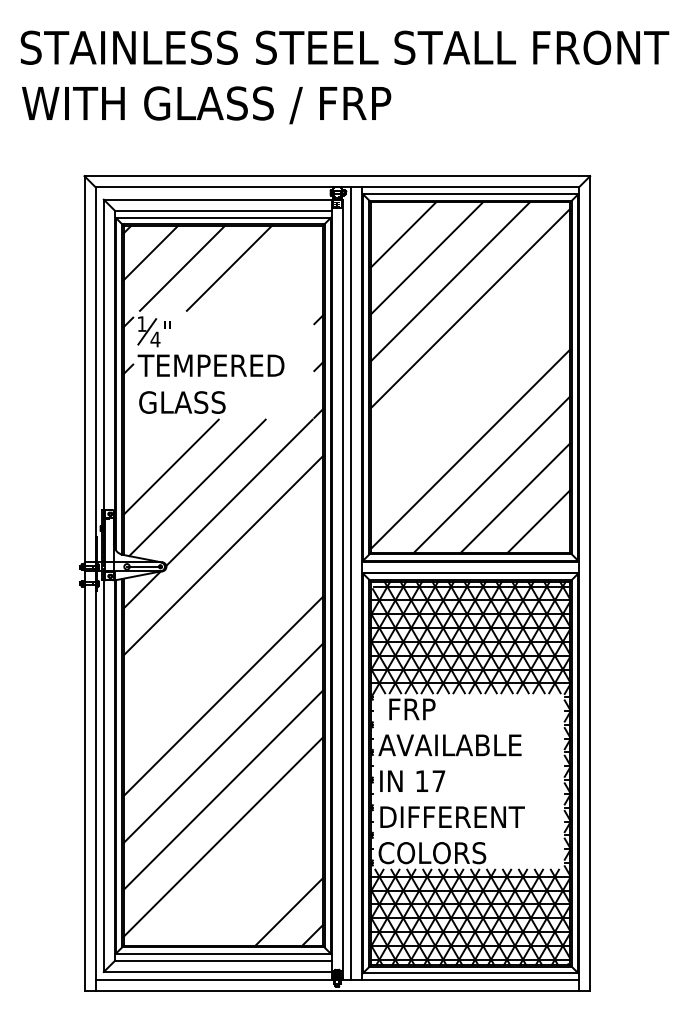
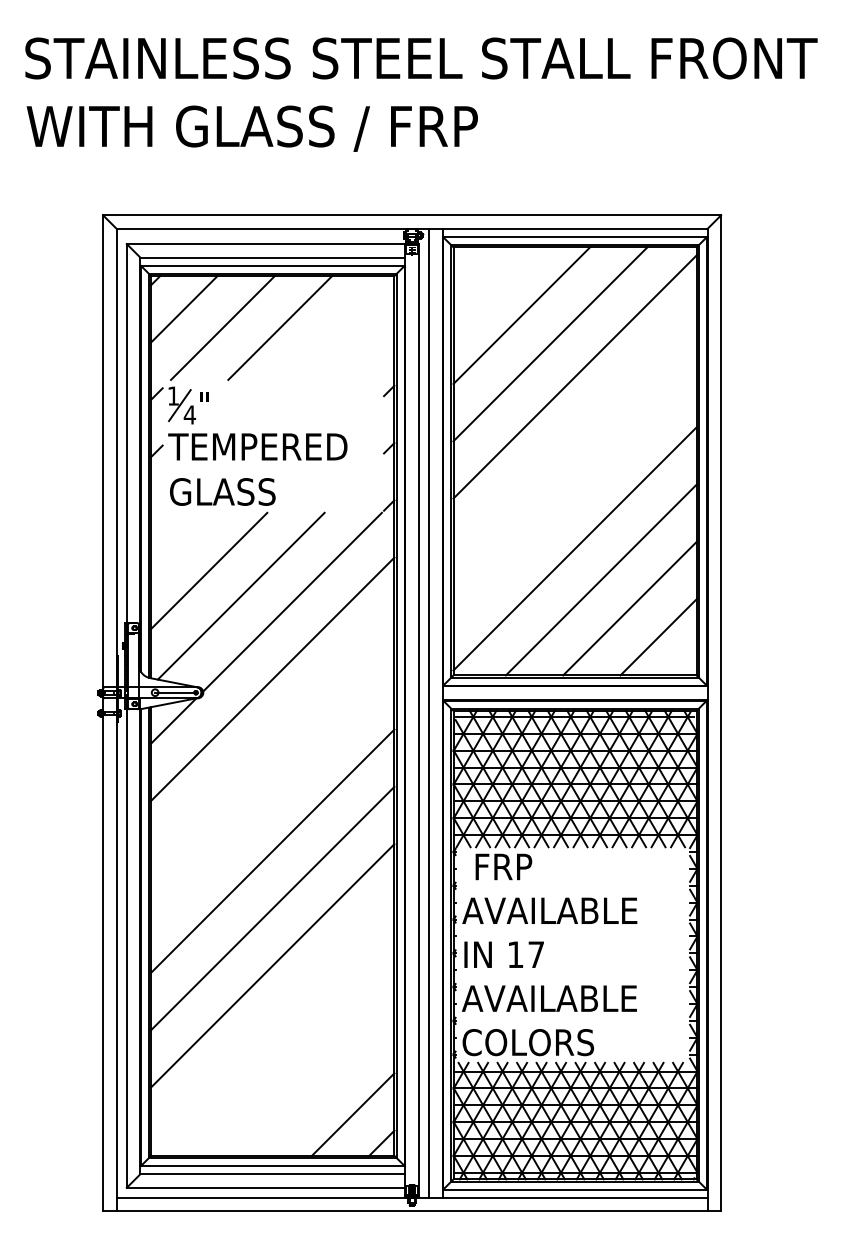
line: (403, 234) -> (492, 286), removed
text: (451, 816) -> (551, 997), DIFFERENT -> AVAILABLE
line: (222, 836) -> (271, 1022), removed

